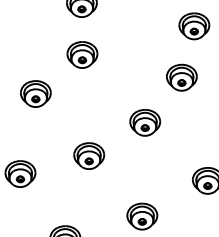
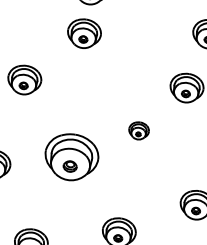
part: (82, 54) -> (84, 33), moved
part: (145, 122) -> (139, 130), size x0.6
part: (89, 155) -> (72, 156), size x1.6

